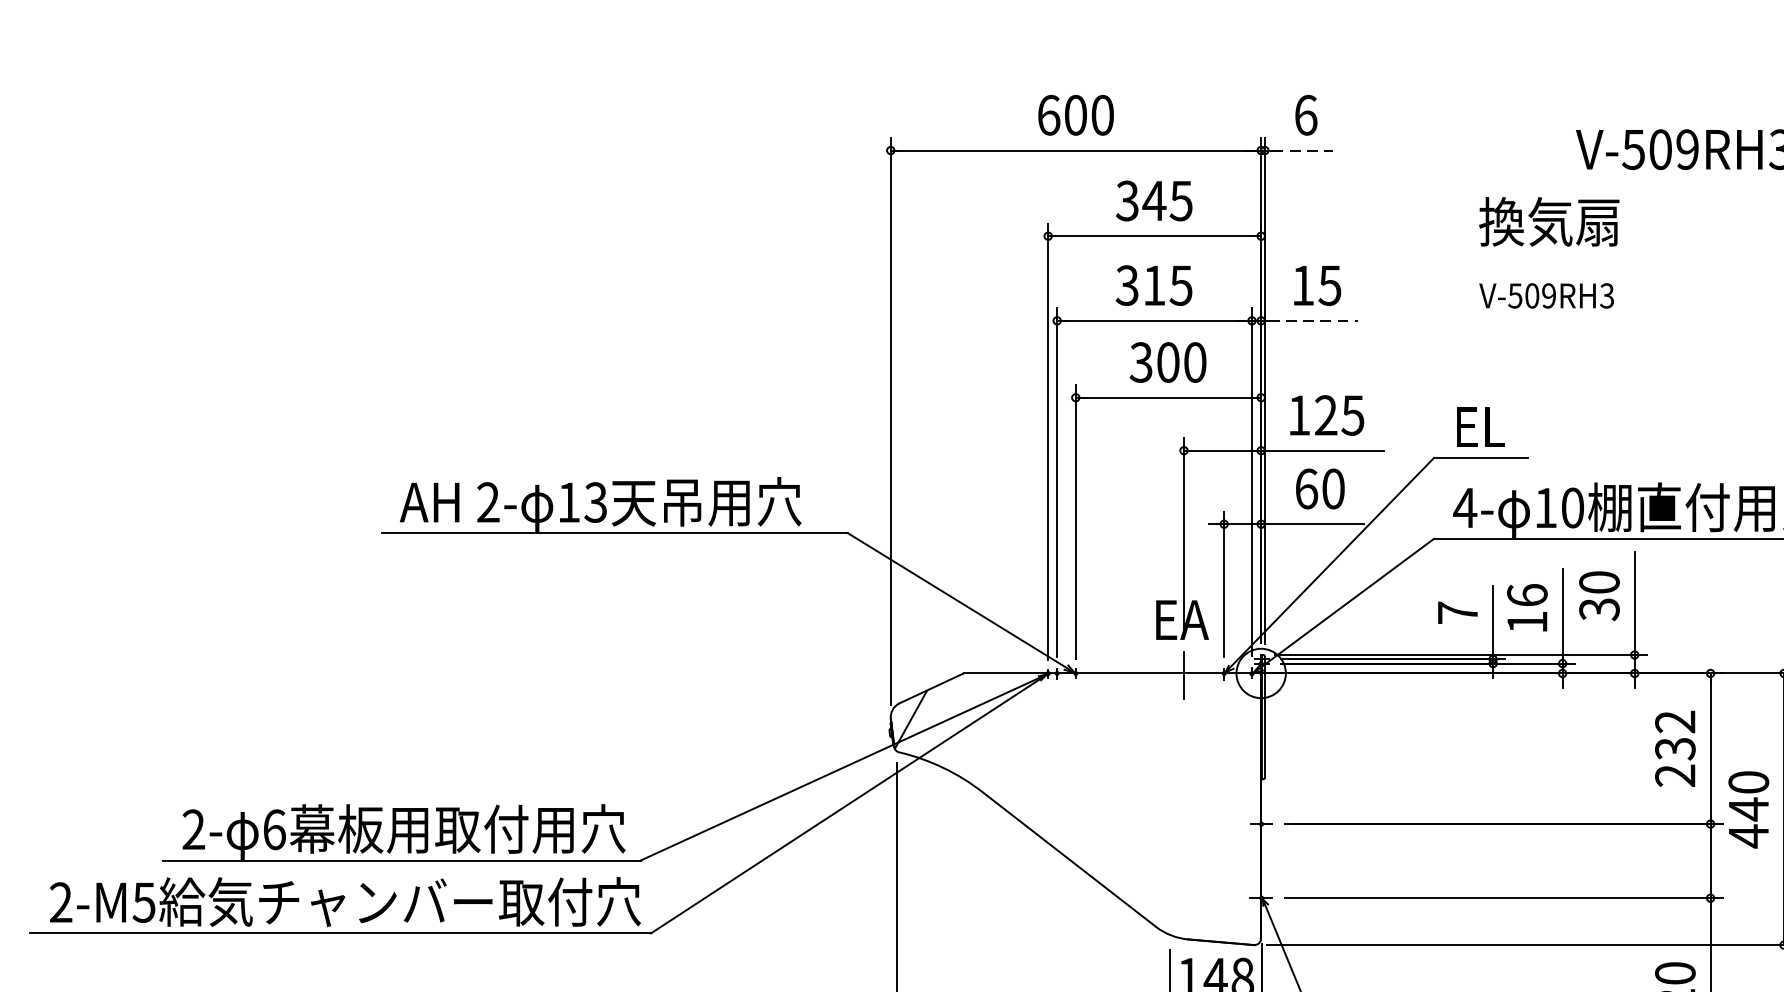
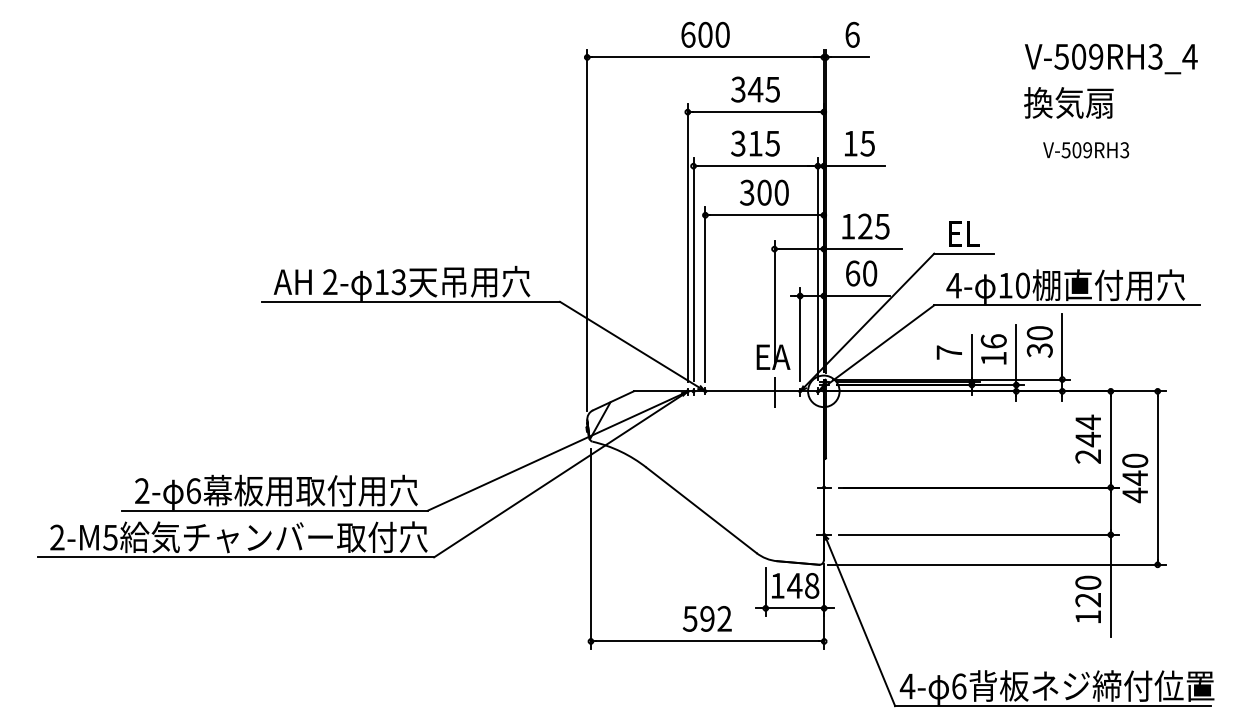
line: (1302, 150) -> (850, 57), dashed -> solid
text: (1548, 221) -> (1068, 102), moved
text: (1547, 296) -> (1086, 150), moved
line: (1313, 321) -> (857, 166), dashed -> solid
text: (1675, 734) -> (1088, 430), 232 -> 244

